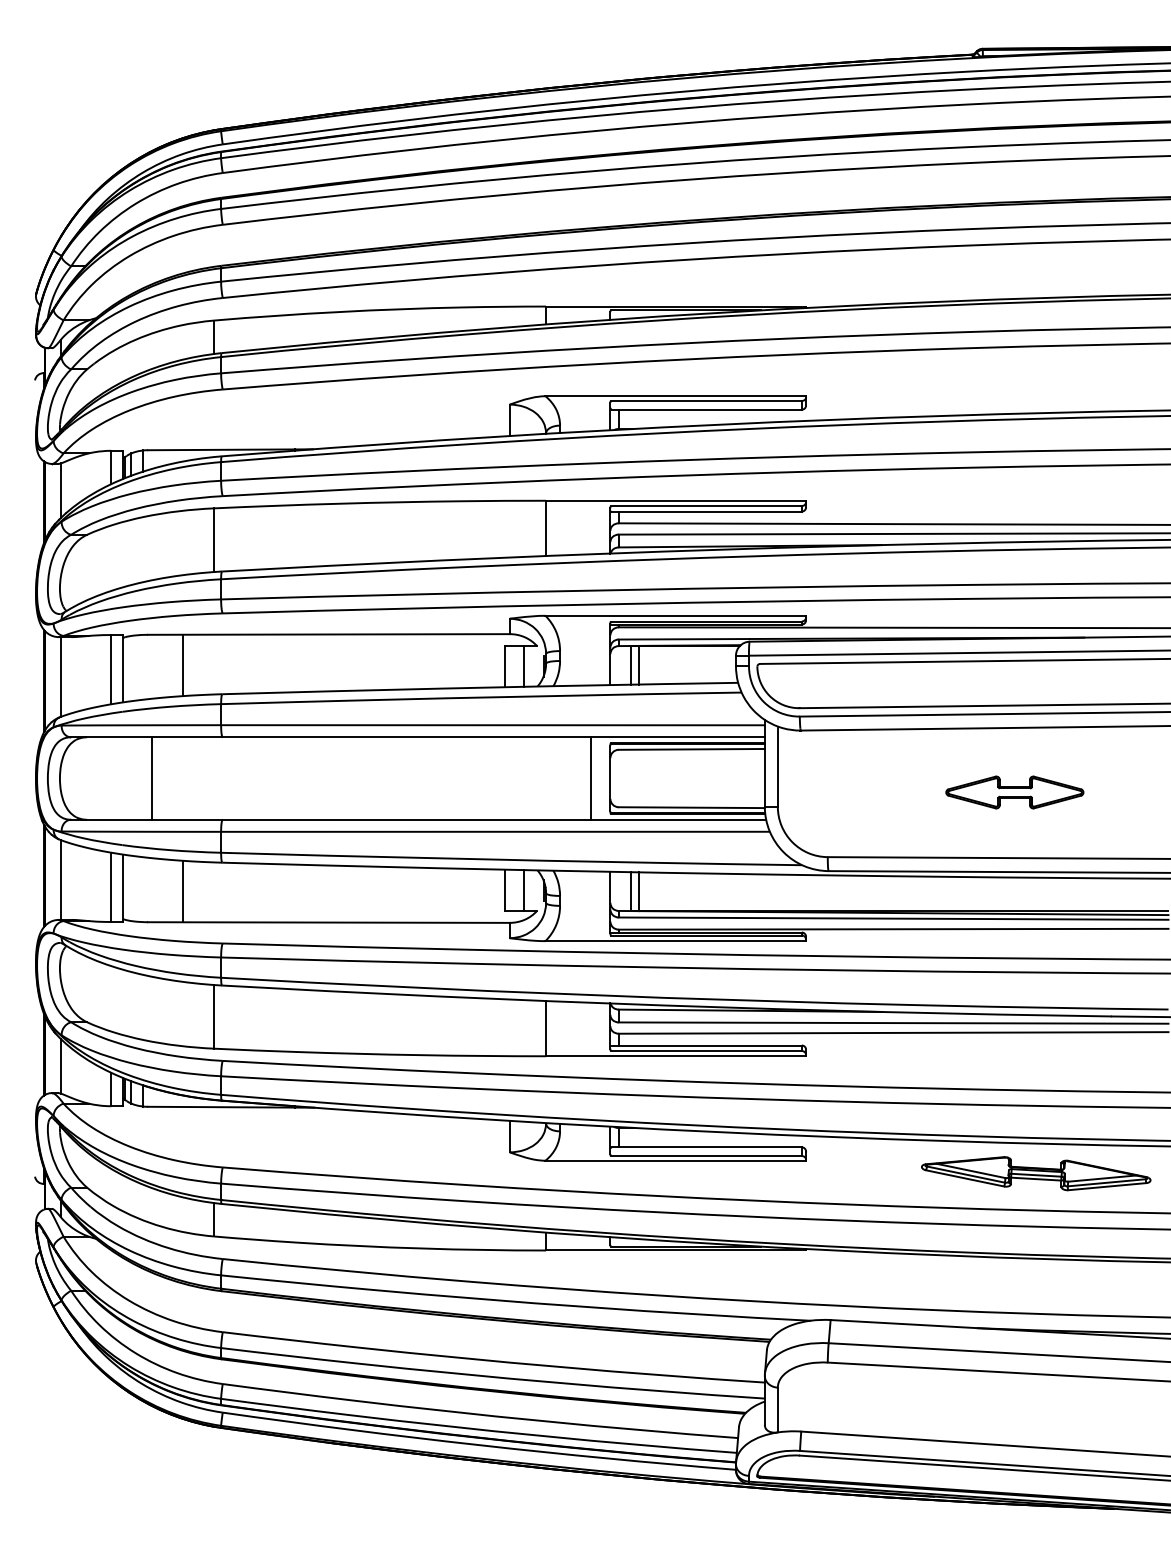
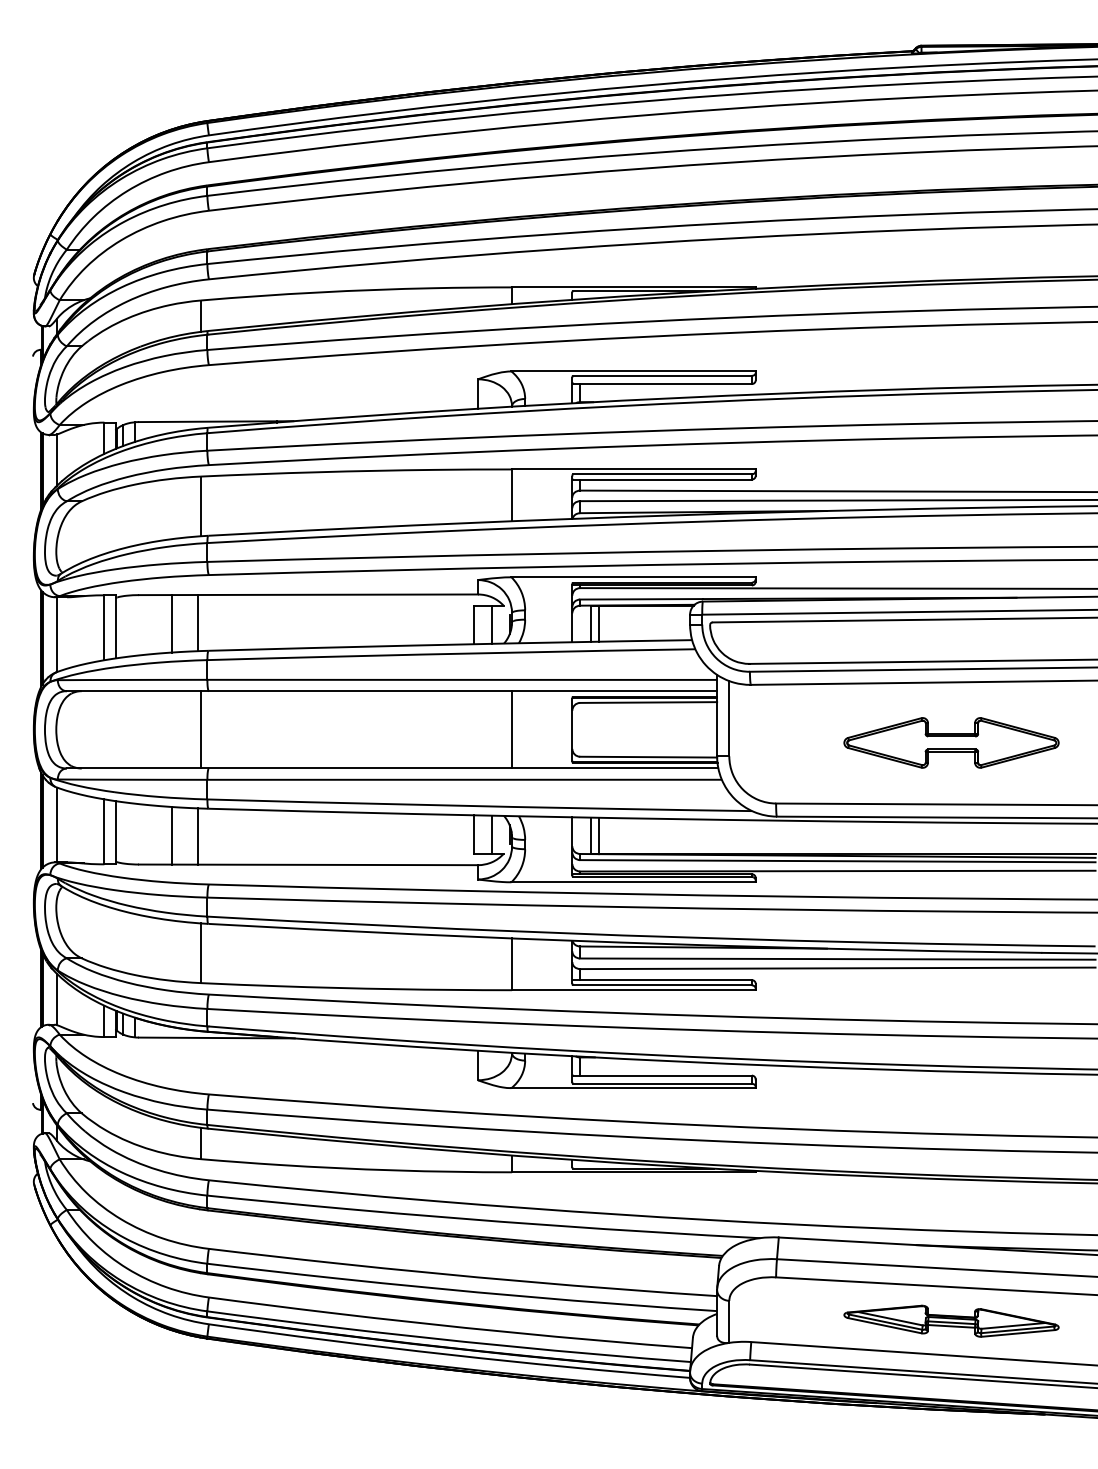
line: (211, 665) -> (198, 623), added
line: (151, 778) -> (200, 729), moved
line: (591, 778) -> (512, 729), moved
part: (1014, 792) -> (951, 742), size x1.67
line: (211, 892) -> (198, 836), added
part: (1036, 1172) -> (951, 1320), moved

